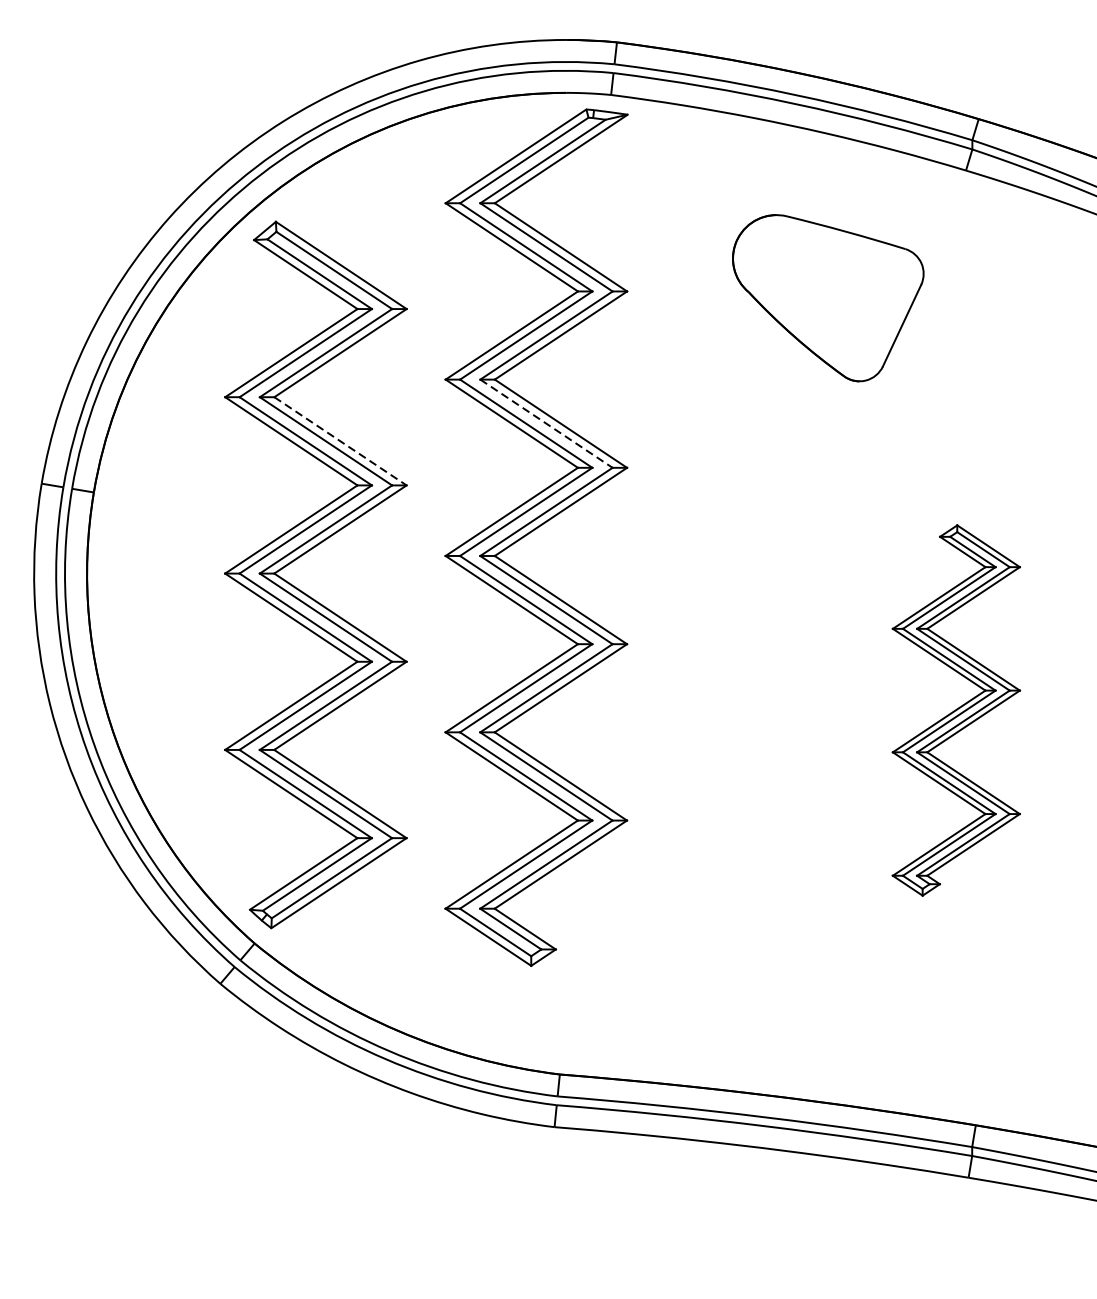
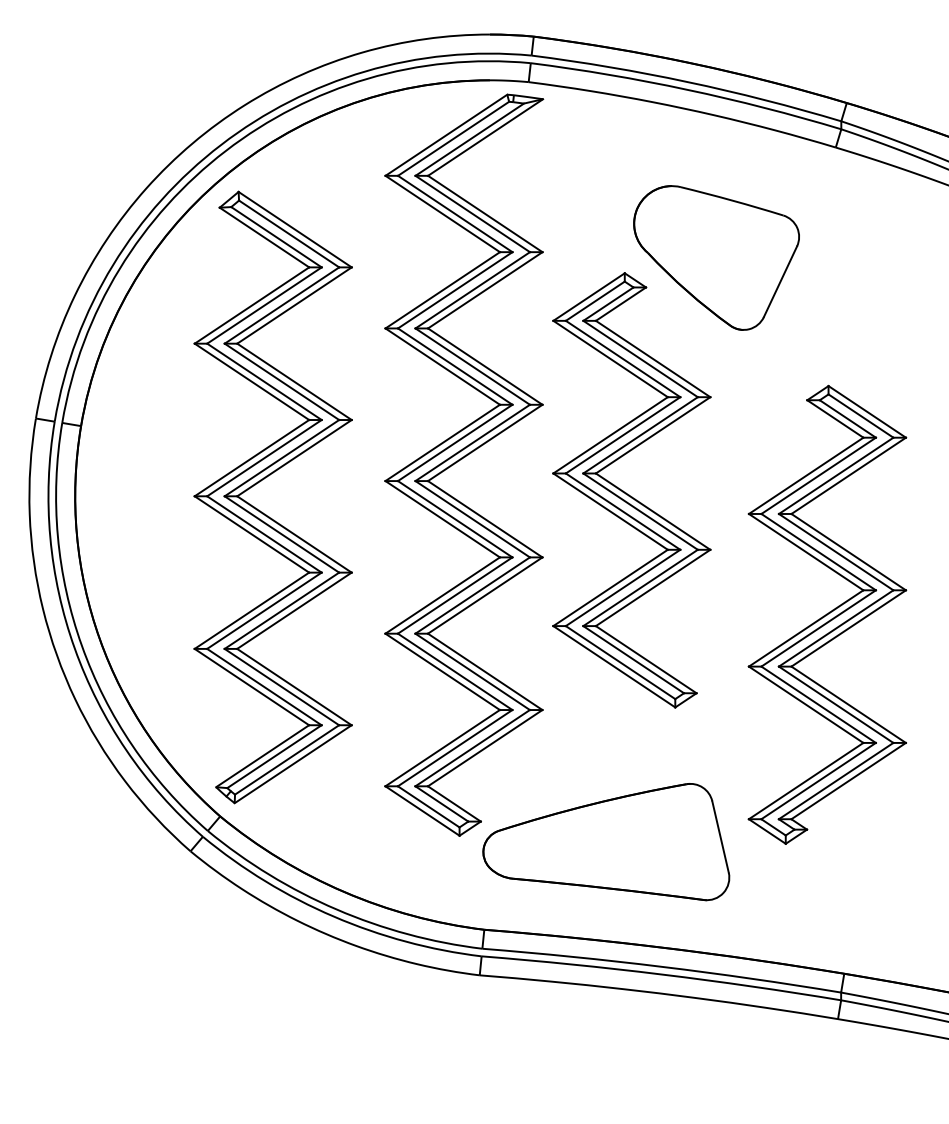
line: (546, 423) -> (472, 366), dashed -> solid
line: (340, 440) -> (294, 381), dashed -> solid
part: (729, 566) -> (631, 490), added
part: (956, 710) -> (827, 614), size x1.43
part: (701, 973) -> (606, 842), added

